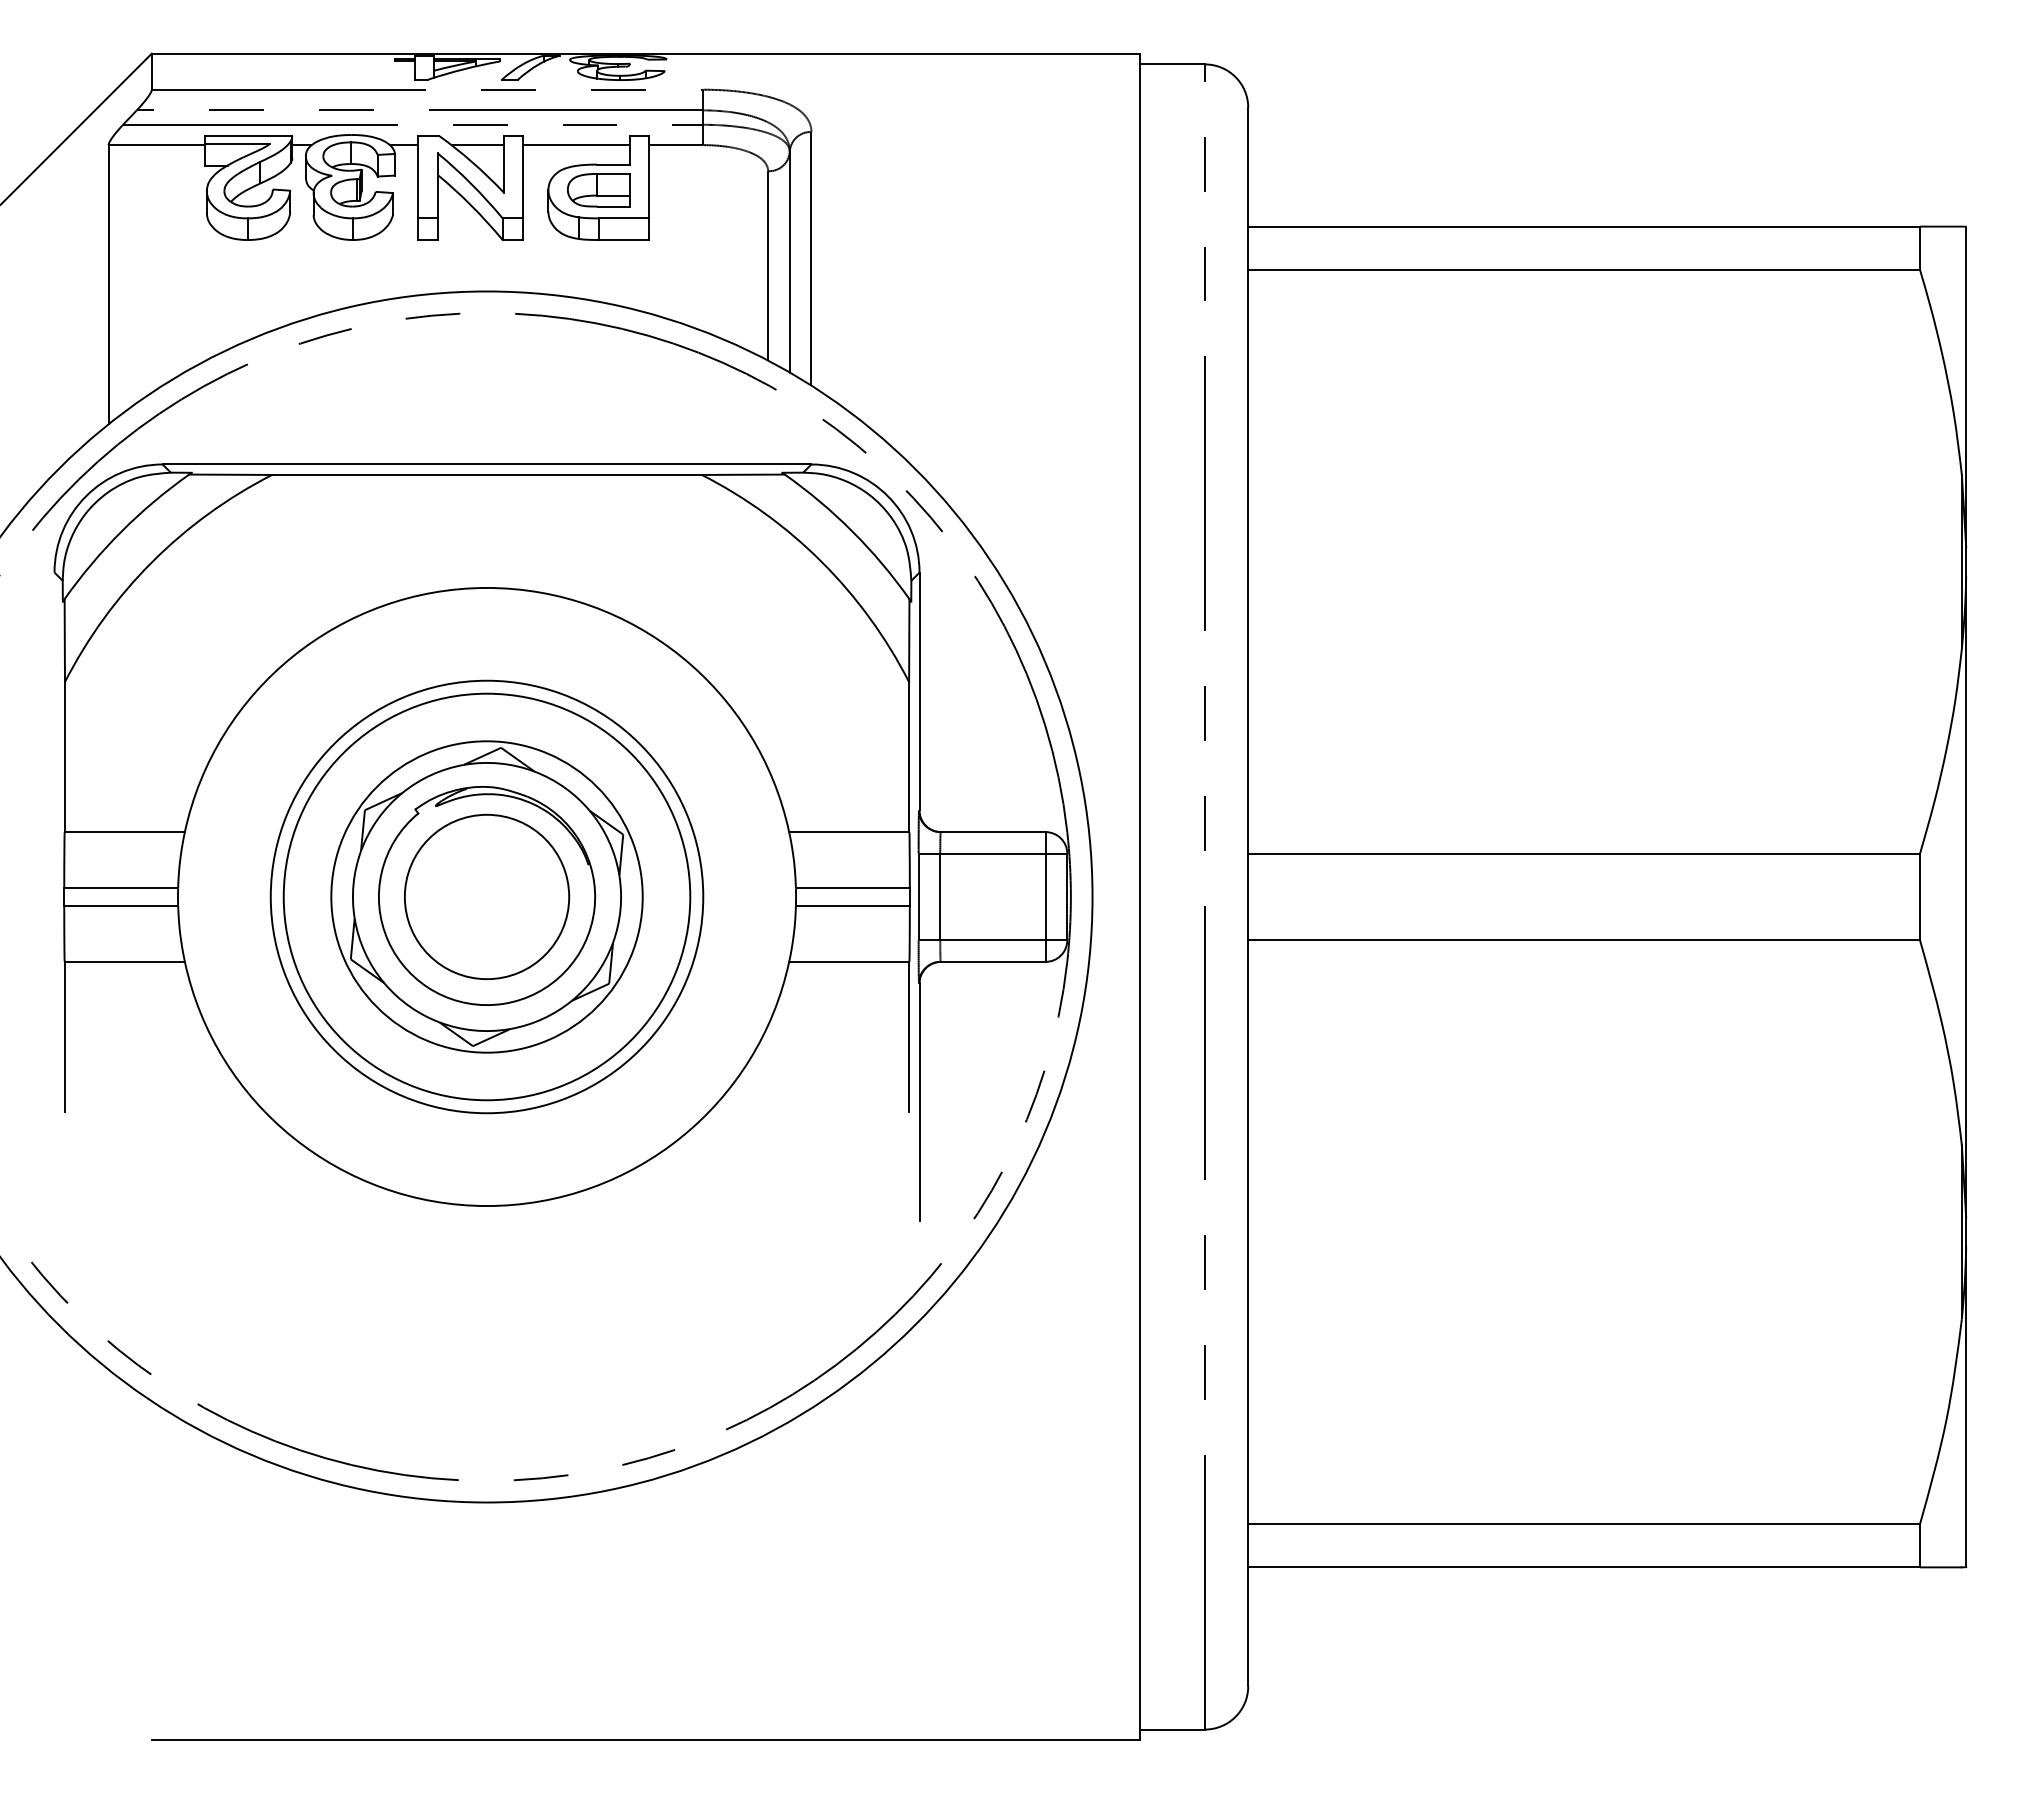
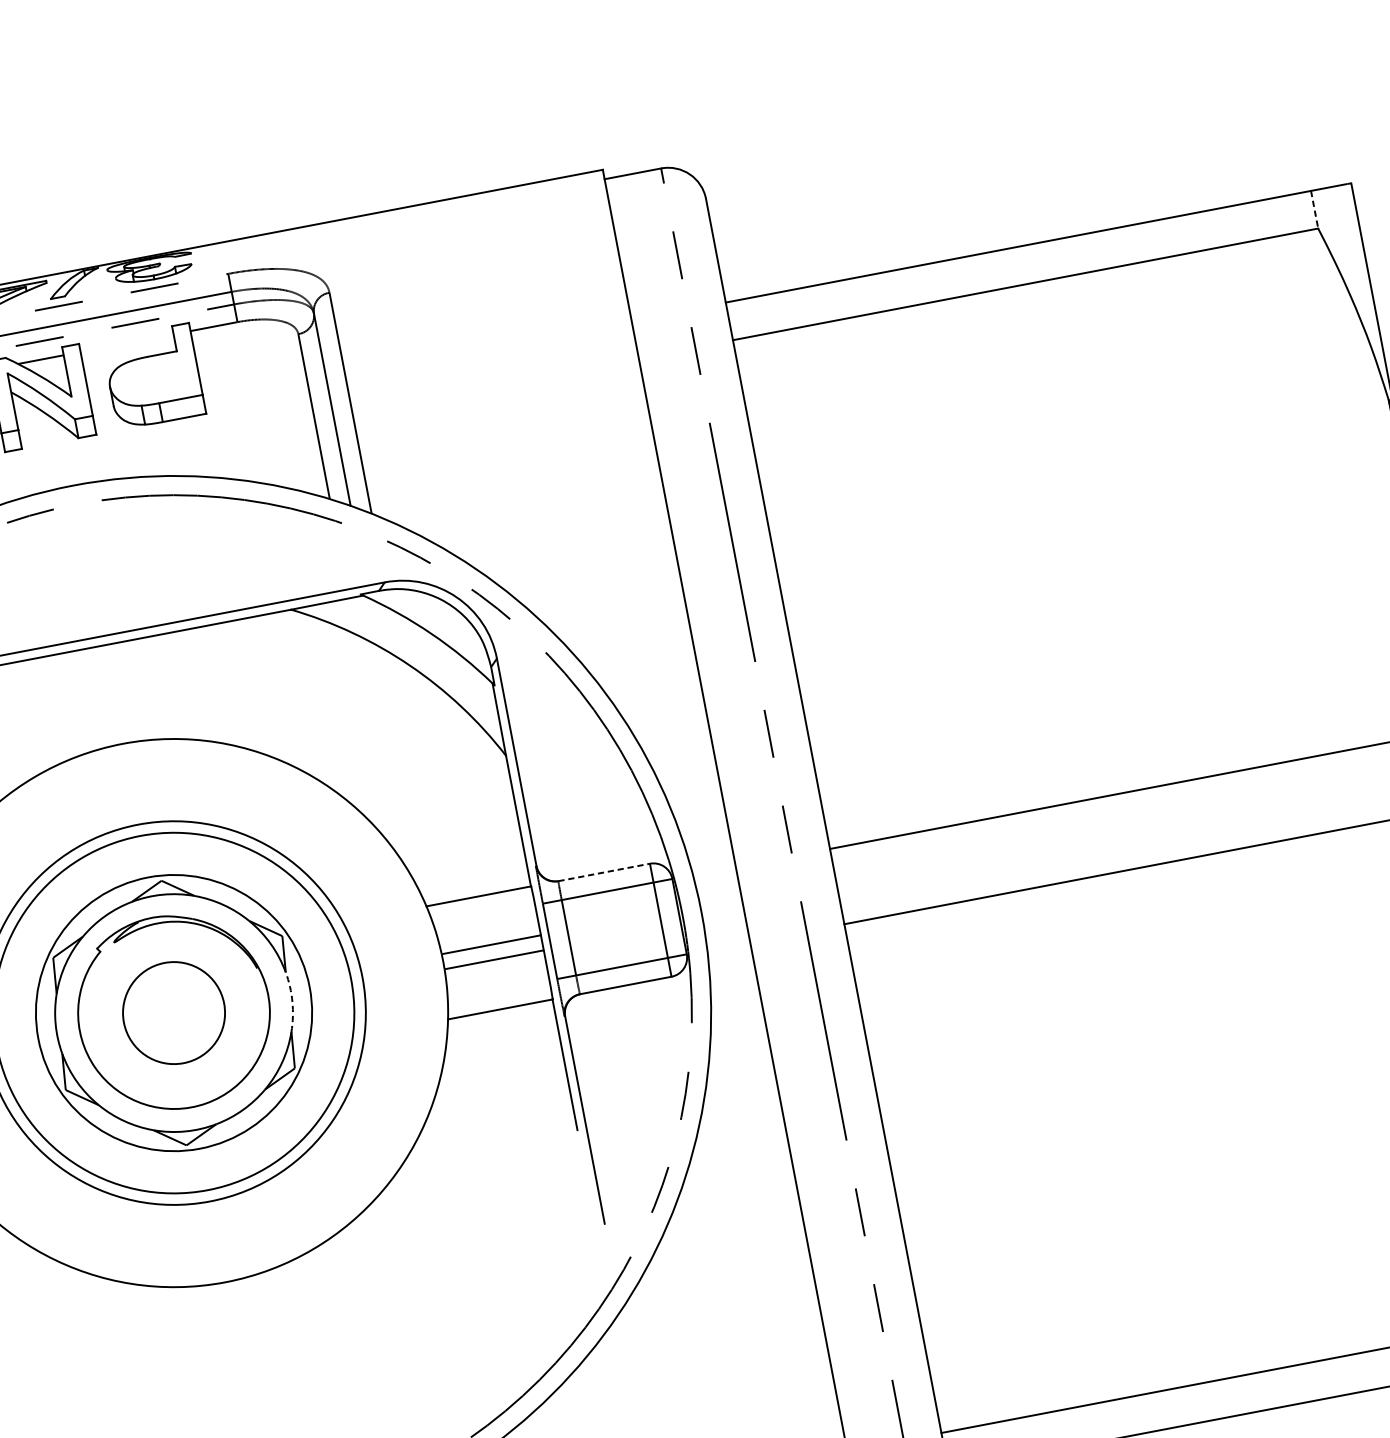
line: (576, 145) -> (127, 343), removed
part: (598, 190) -> (153, 379), removed
line: (1919, 248) -> (1314, 210), solid -> dashed
line: (993, 832) -> (604, 872), solid -> dashed
circle: (486, 896) -> (173, 1012), size x0.7
arc: (620, 909) -> (292, 1001), solid -> dashed

